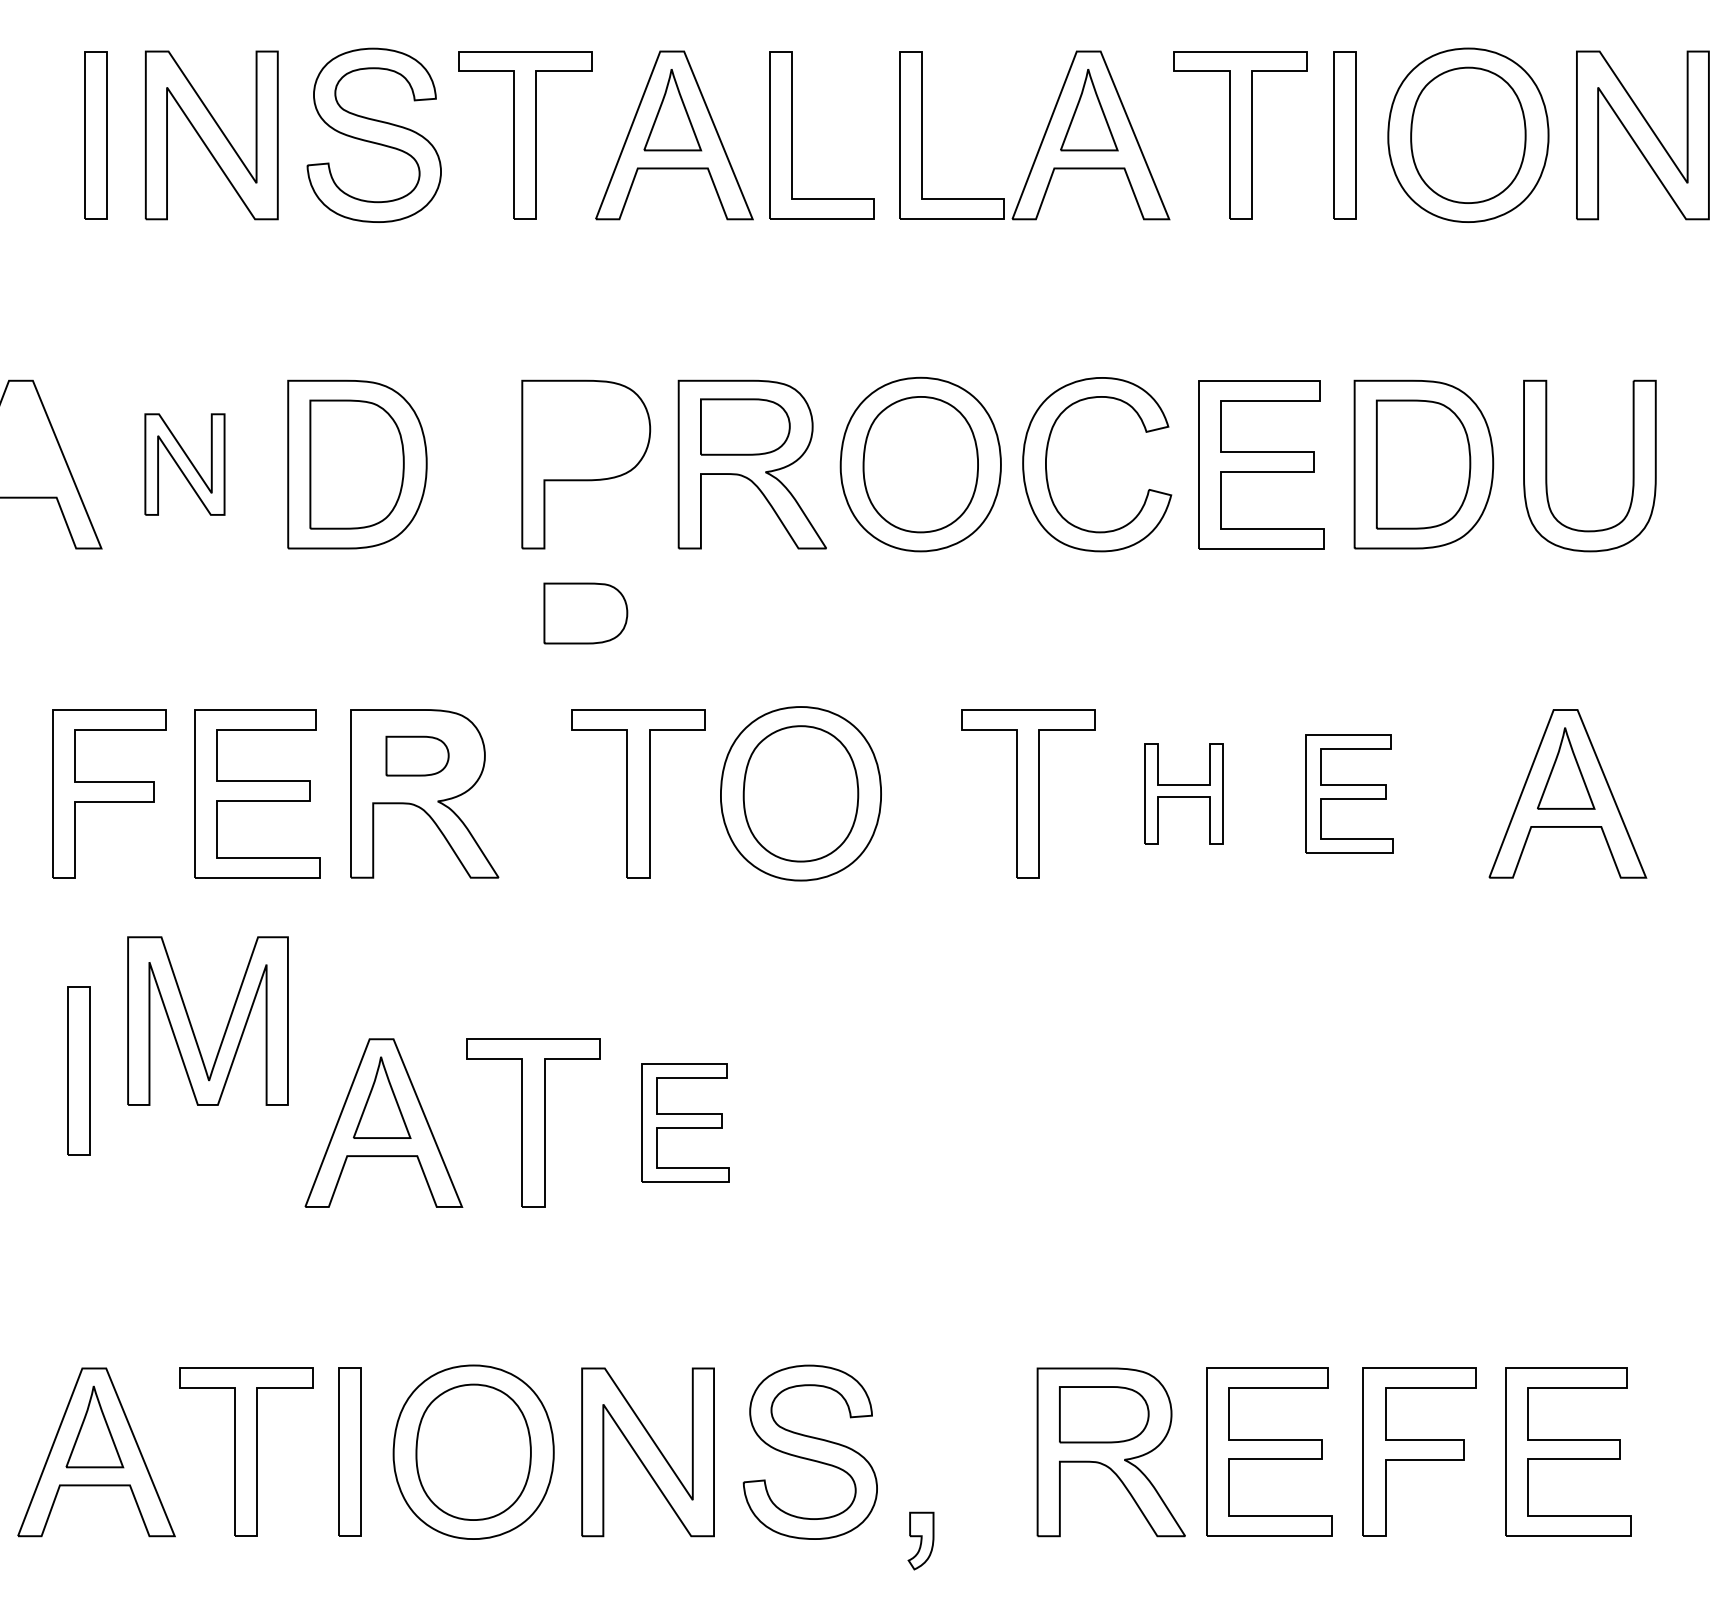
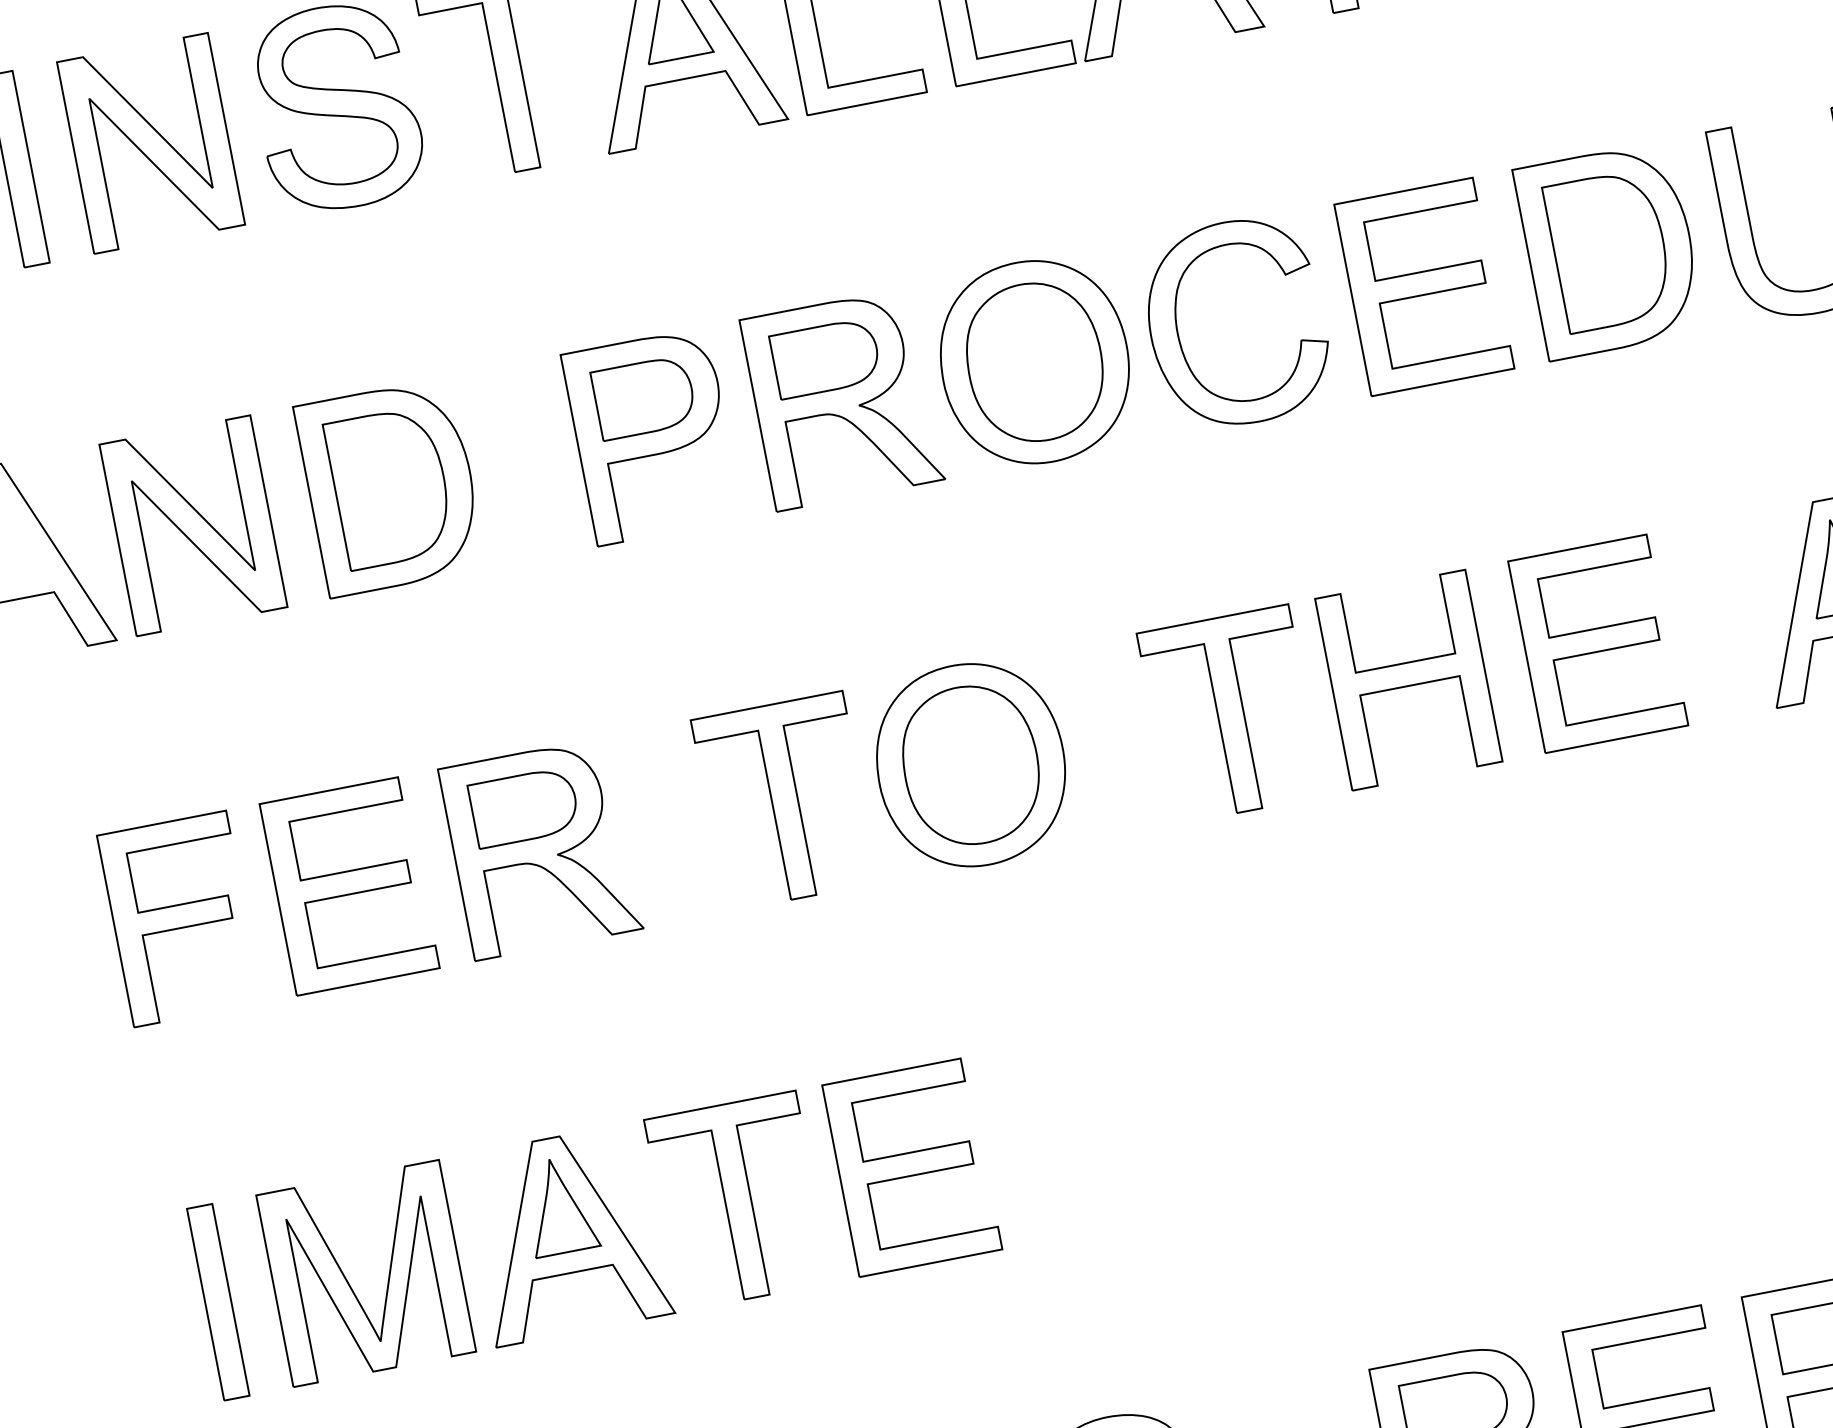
part: (184, 464) -> (192, 525), size x1.67
part: (585, 613) -> (643, 397), moved
part: (417, 755) -> (524, 806), size x1.43
part: (1183, 793) -> (1408, 679), size x1.67
part: (1349, 793) -> (1598, 643), size x1.43
part: (192, 1026) -> (349, 1283), moved
part: (78, 1070) -> (217, 1301), moved
part: (685, 1122) -> (911, 1166), size x1.43

